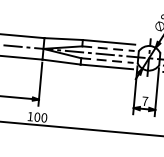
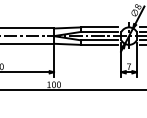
line: (108, 48) -> (99, 31), dashed -> solid
line: (106, 60) -> (99, 40), dashed -> solid

